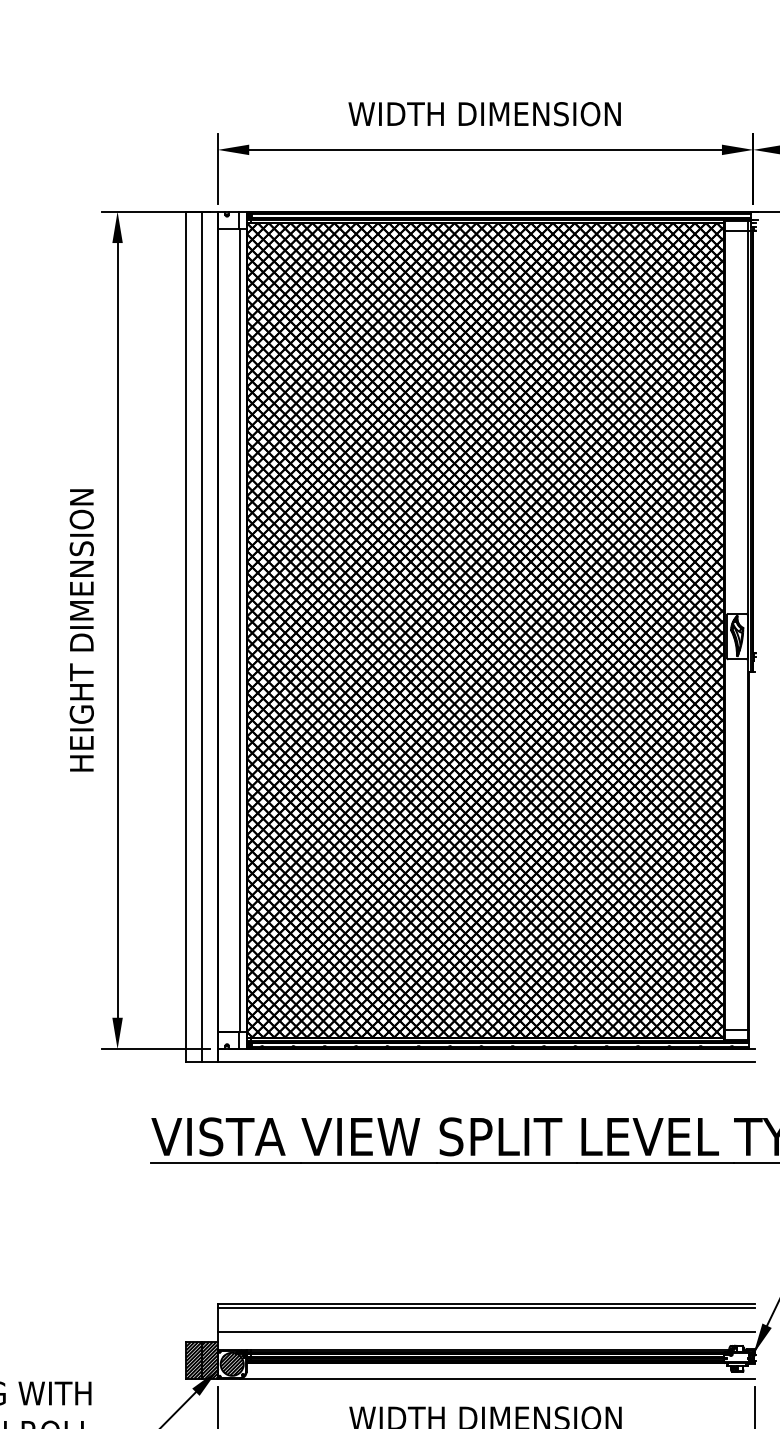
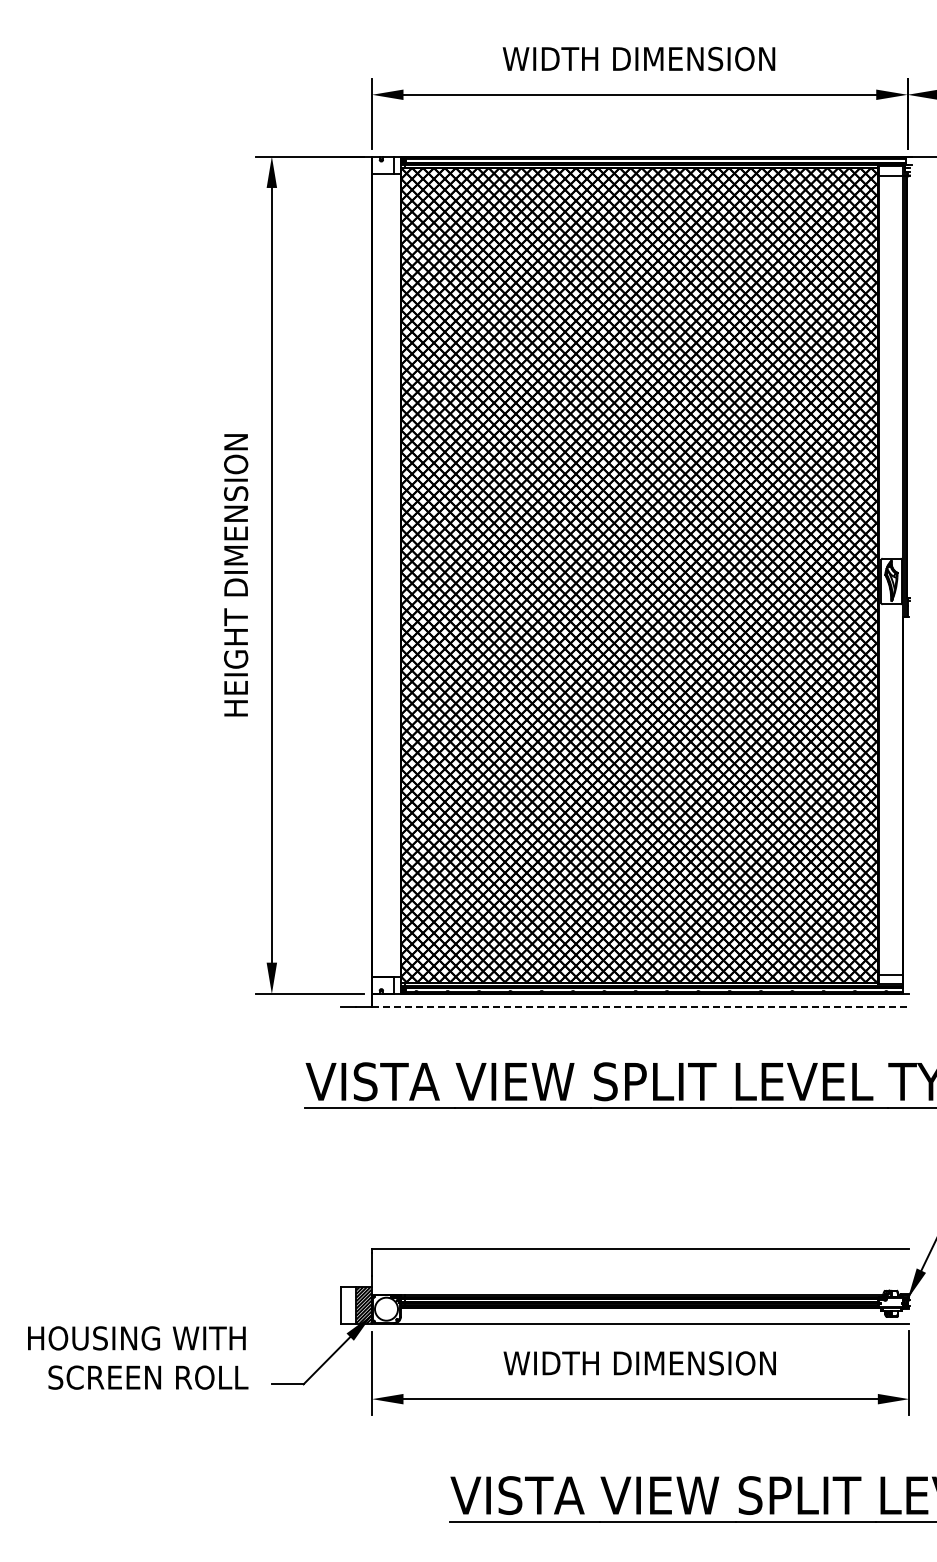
line: (239, 629) -> (393, 574), removed
line: (186, 636) -> (340, 581), removed
line: (202, 636) -> (356, 581), removed
line: (486, 1062) -> (640, 1007), solid -> dashed
line: (486, 1307) -> (640, 1252), removed
line: (486, 1331) -> (640, 1276), removed
hatch: (194, 1360) -> (348, 1305), removed
hatch: (232, 1363) -> (386, 1308), removed

